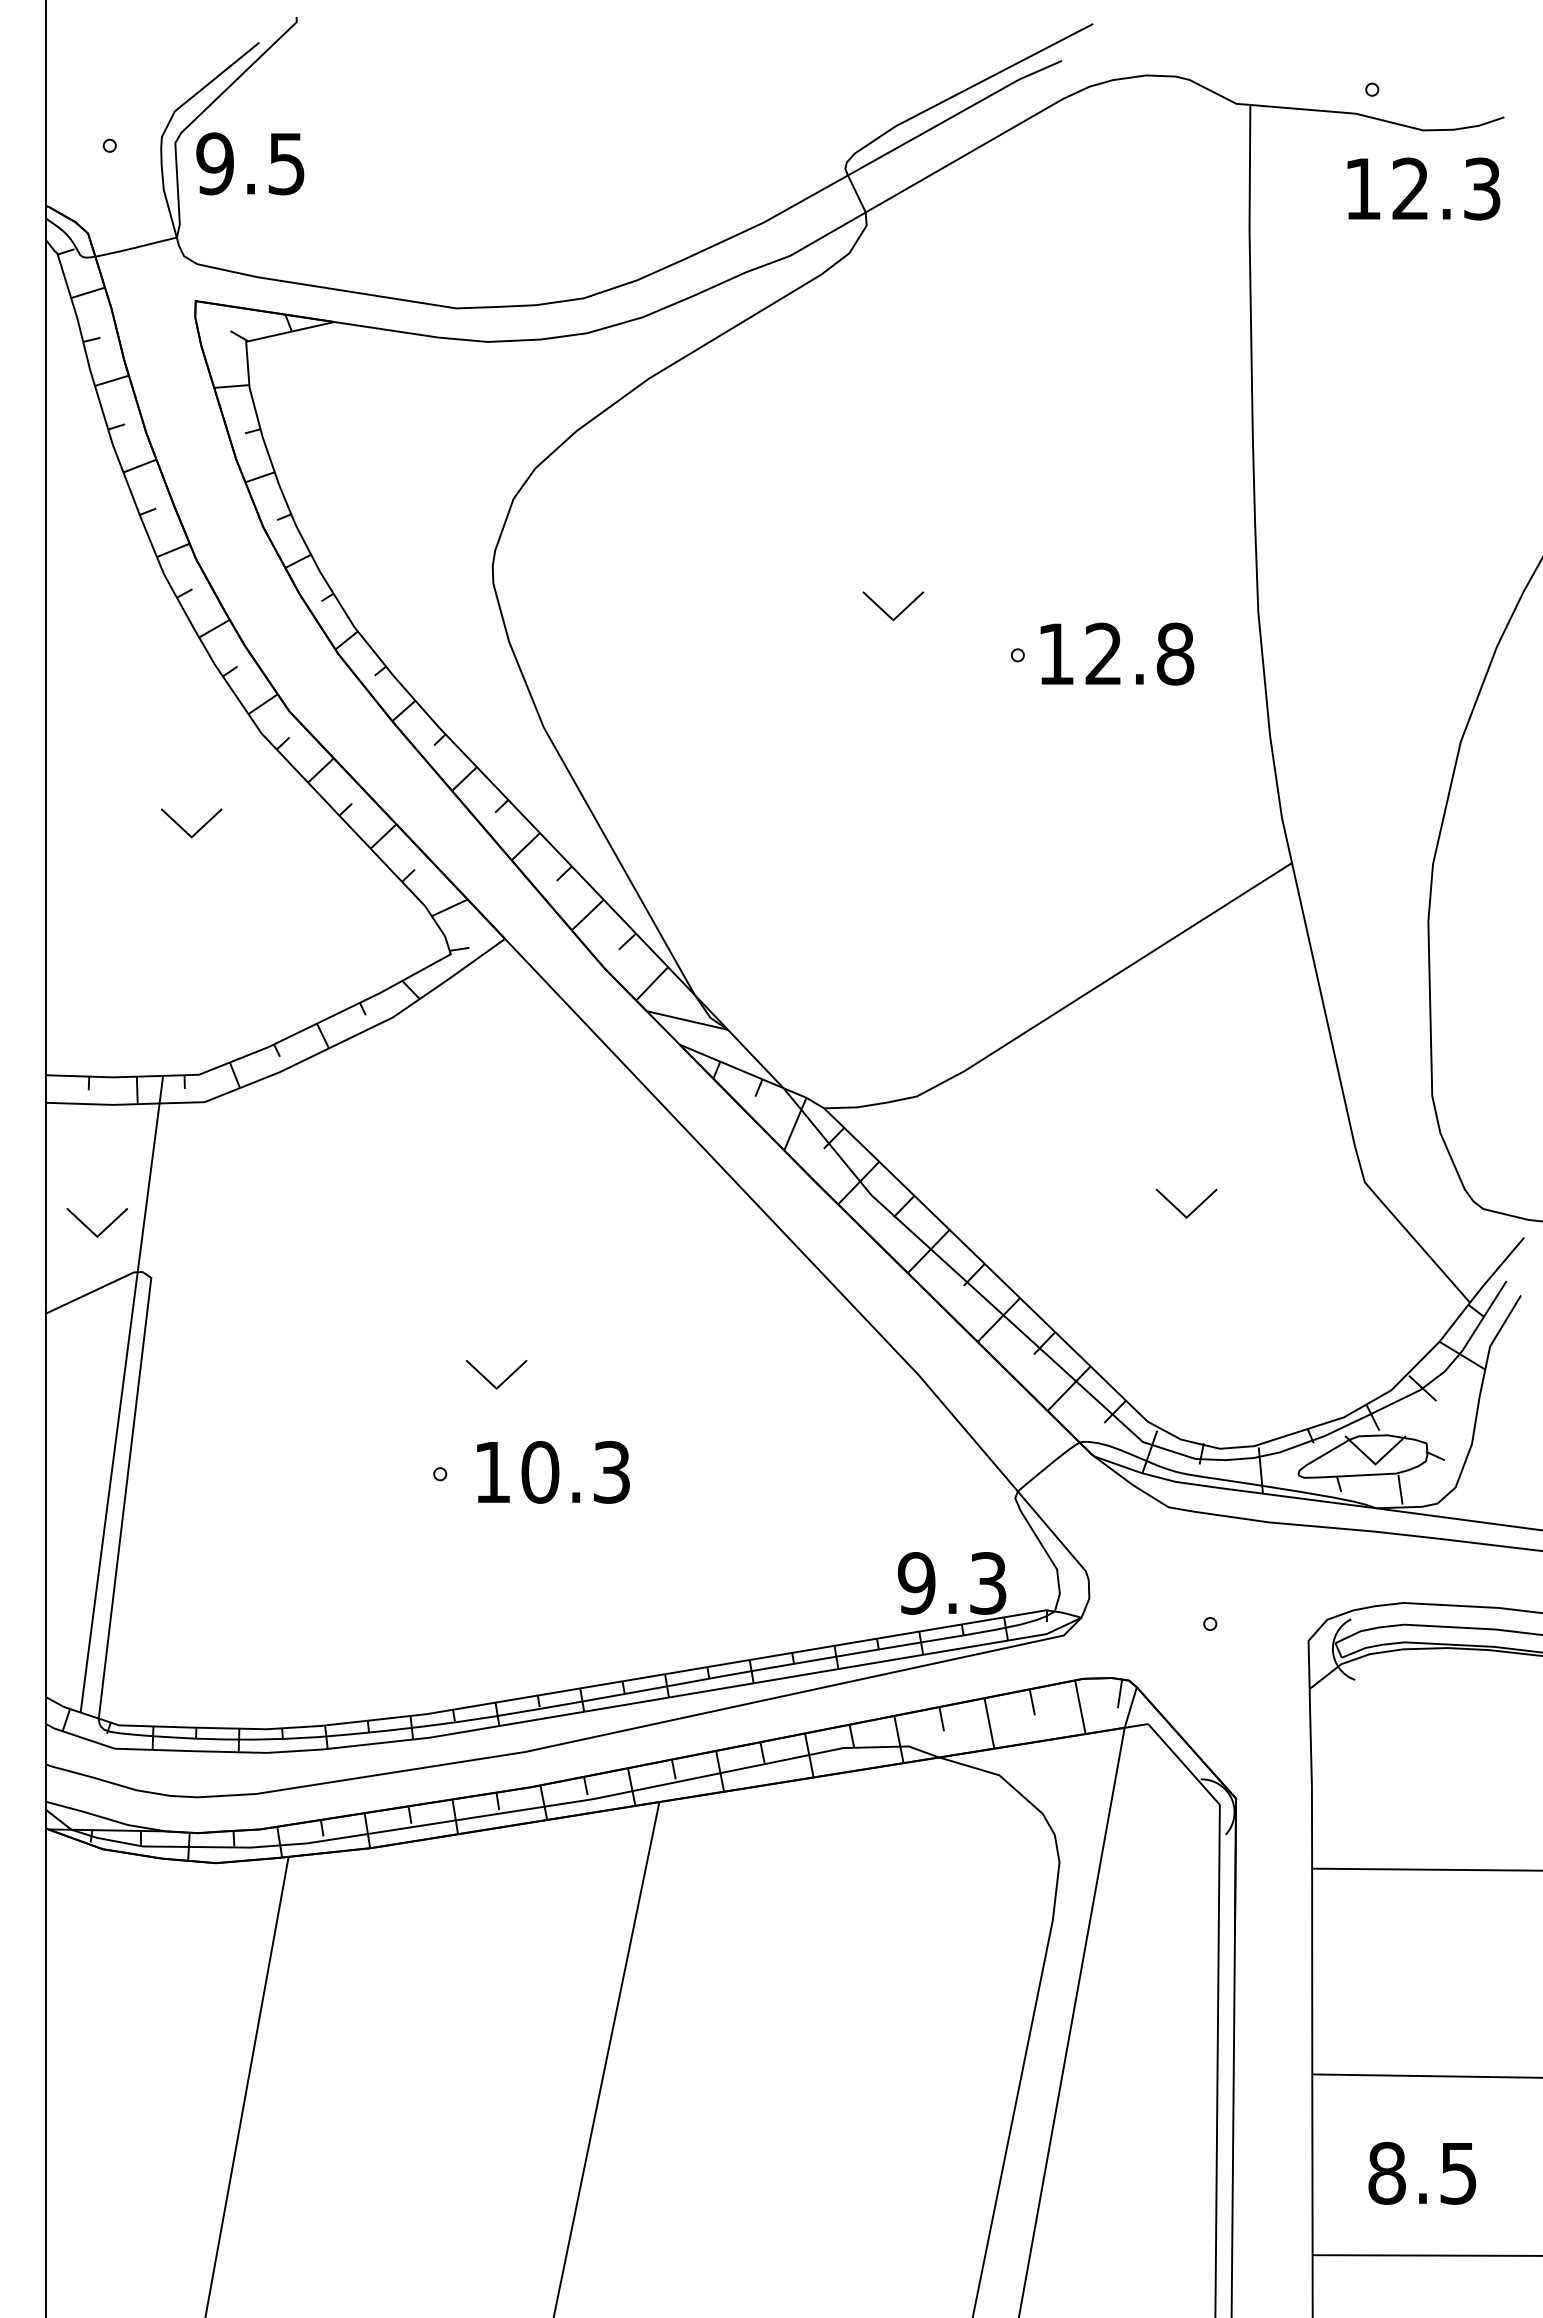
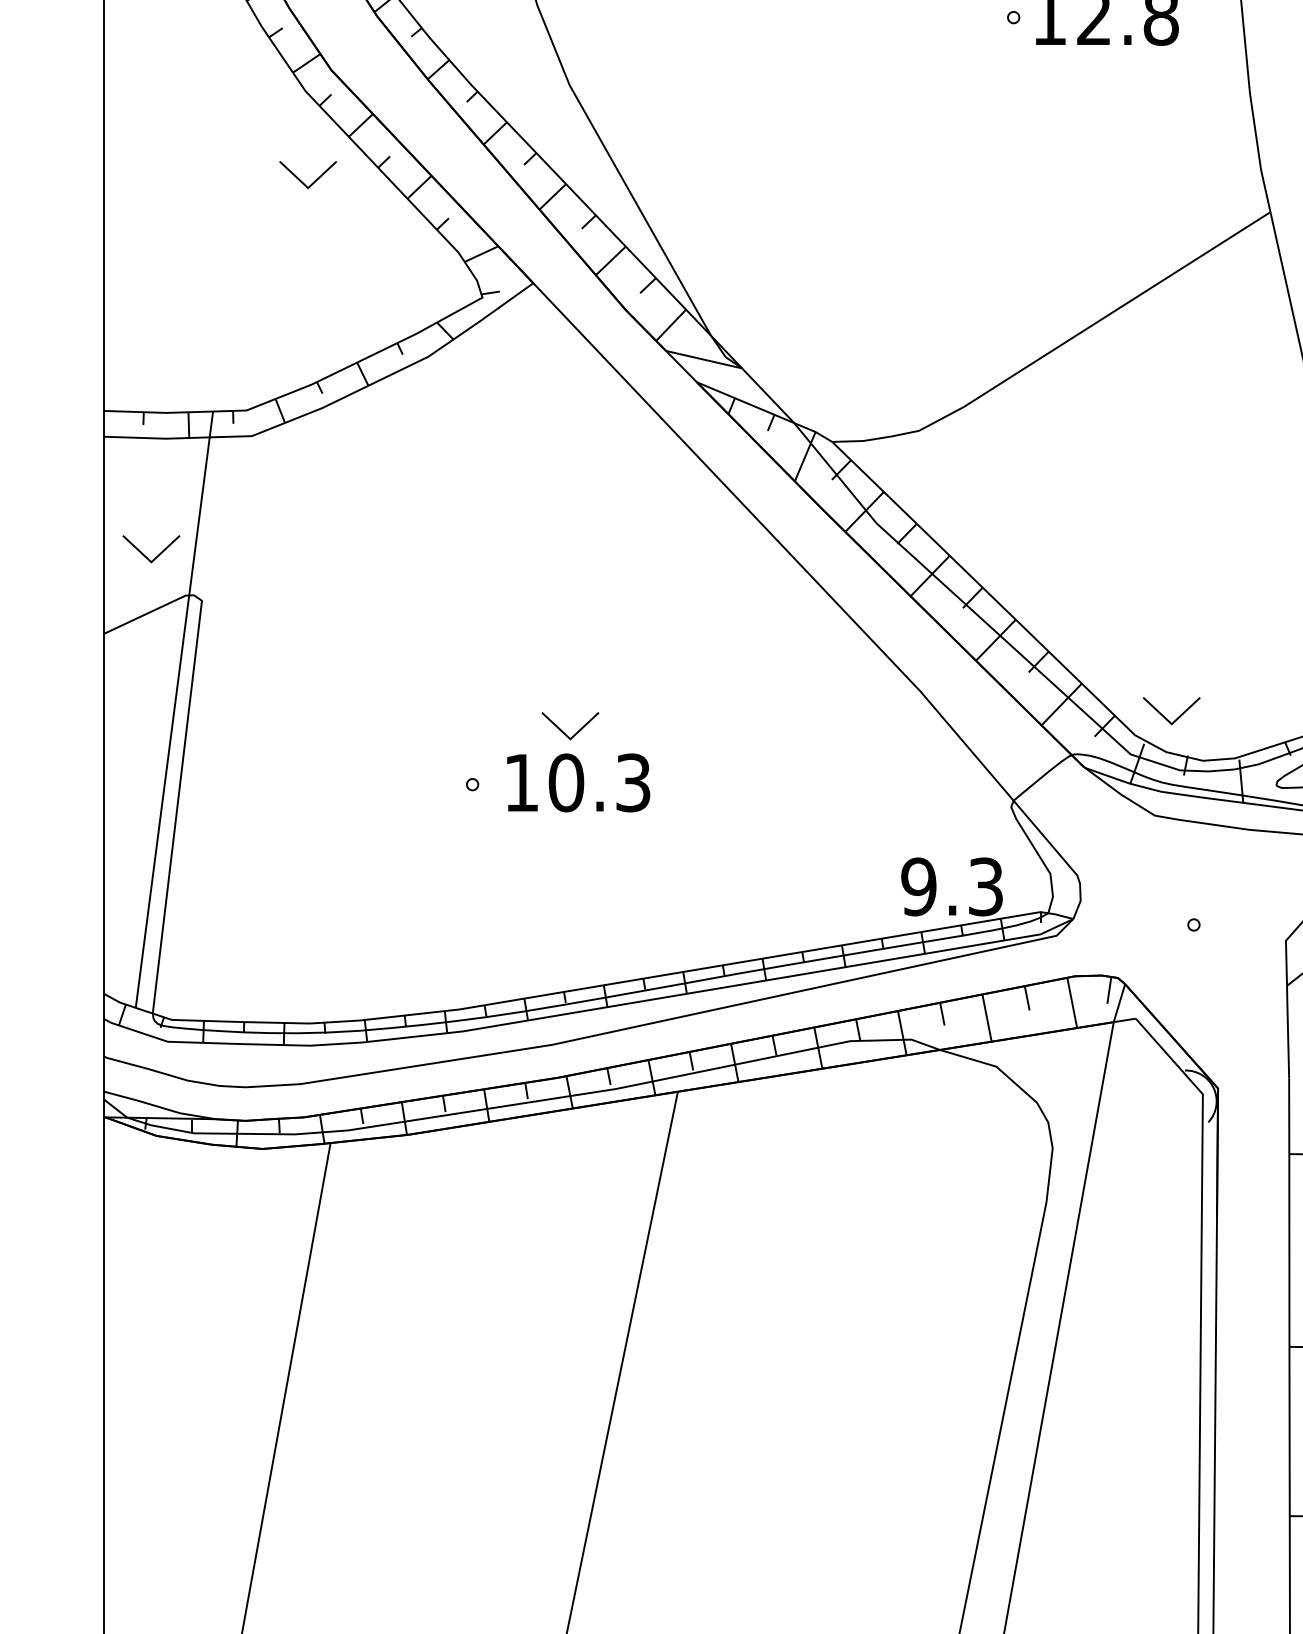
part: (184, 829) -> (301, 180), moved
part: (1179, 1209) -> (1165, 716), moved
part: (489, 1380) -> (563, 731), moved

